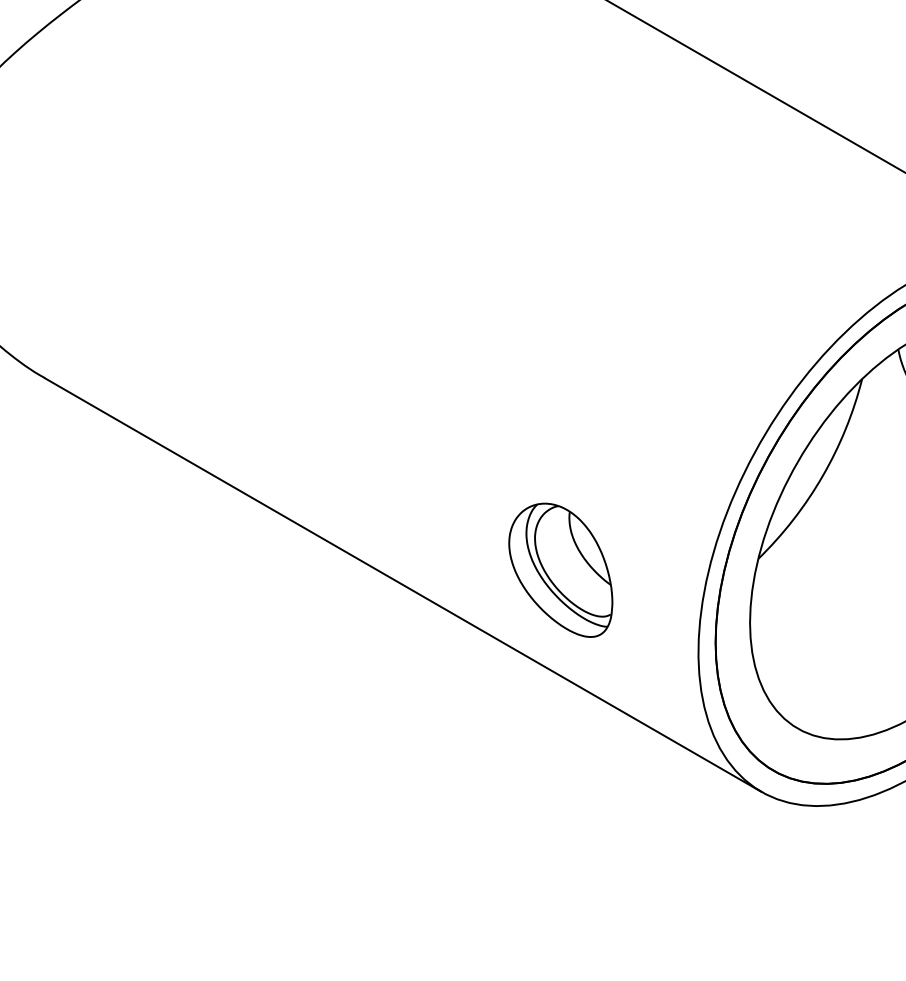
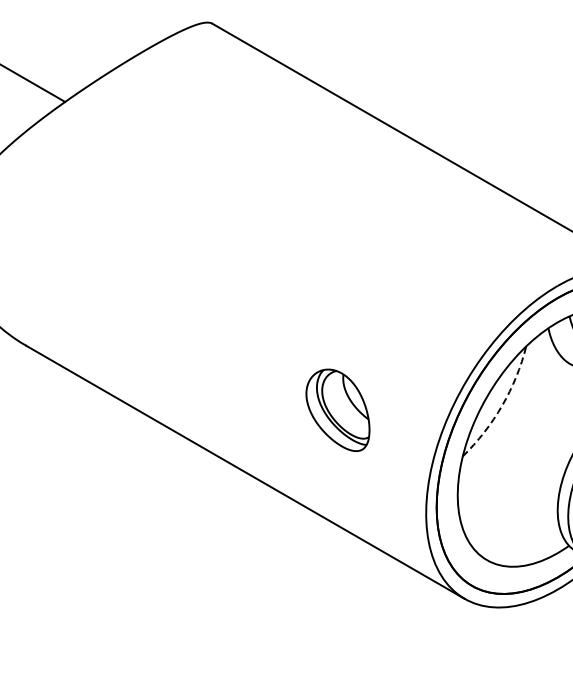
arc: (823, 475) -> (502, 405), solid -> dashed
part: (560, 568) -> (337, 409), moved

